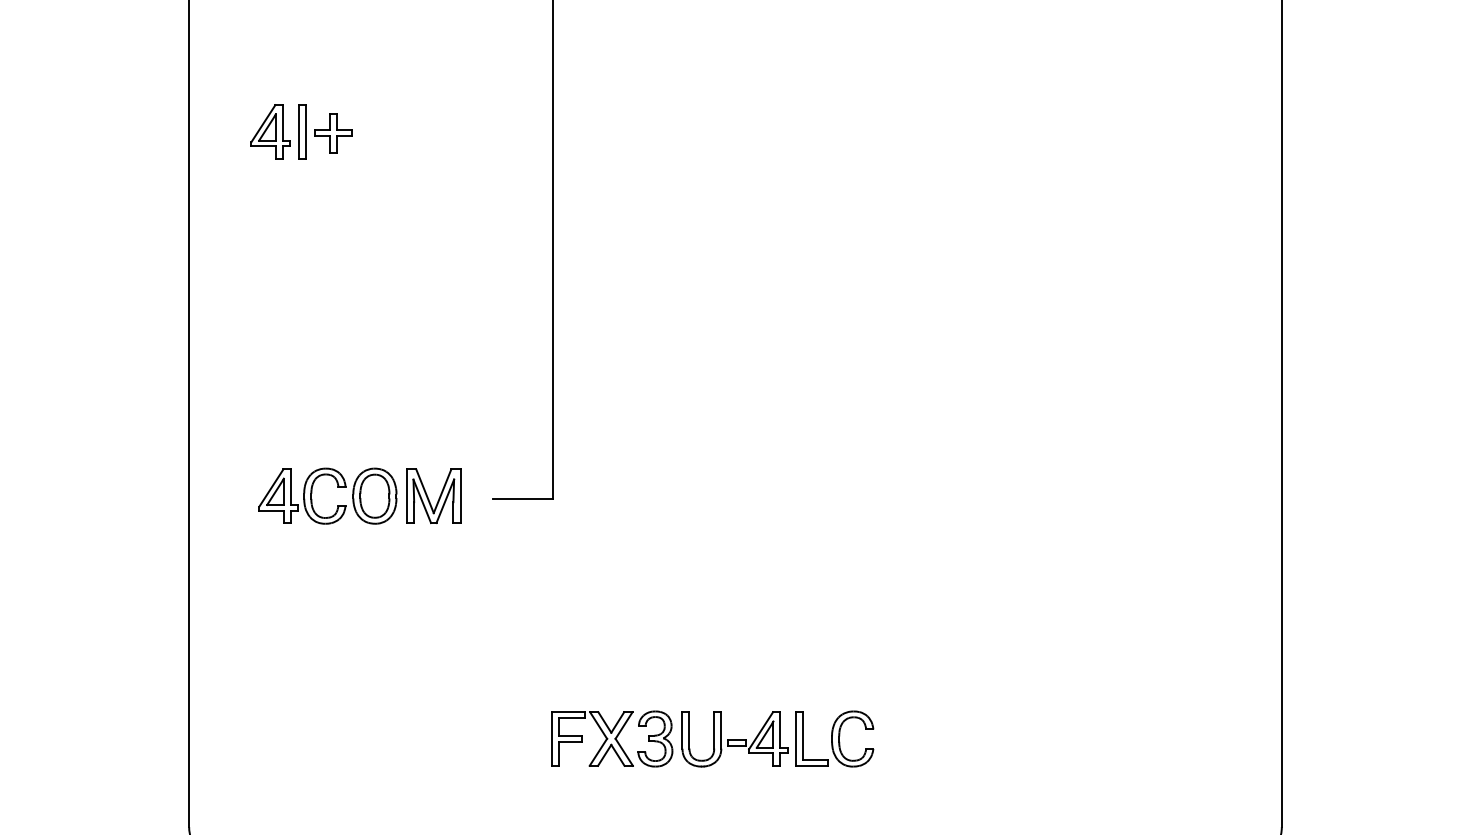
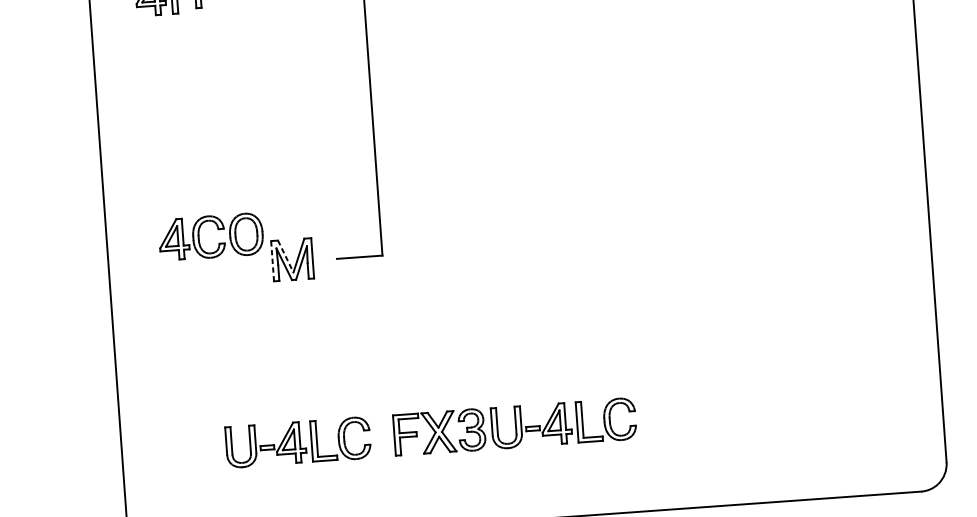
part: (337, 487) -> (217, 229), moved
line: (425, 491) -> (286, 256), solid -> dashed
line: (407, 496) -> (272, 261), solid -> dashed
part: (423, 738) -> (297, 442), added

